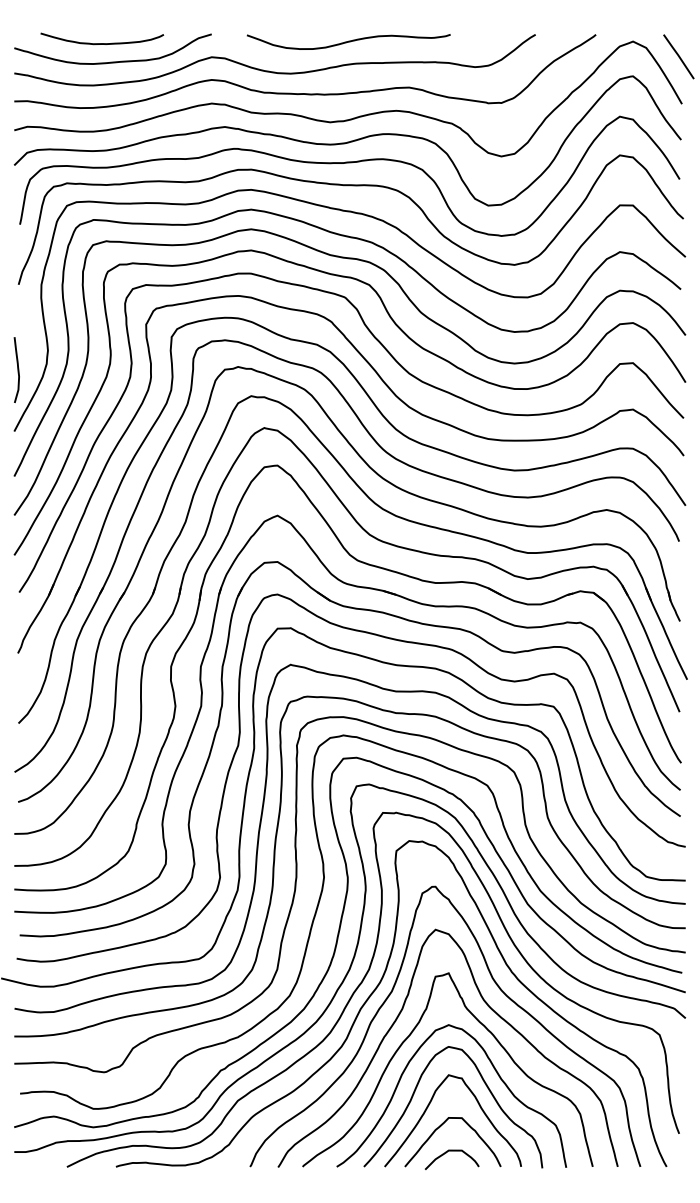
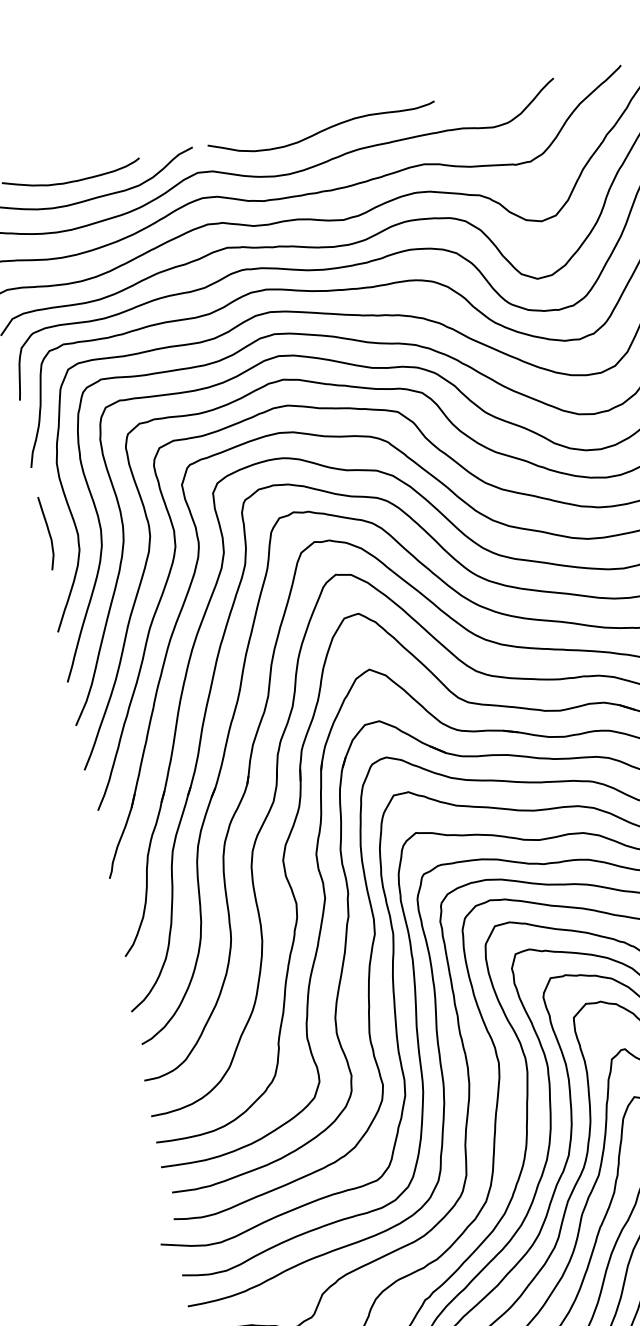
curve: (348, 41) -> (322, 130), moved
curve: (17, 369) -> (48, 532), moved

